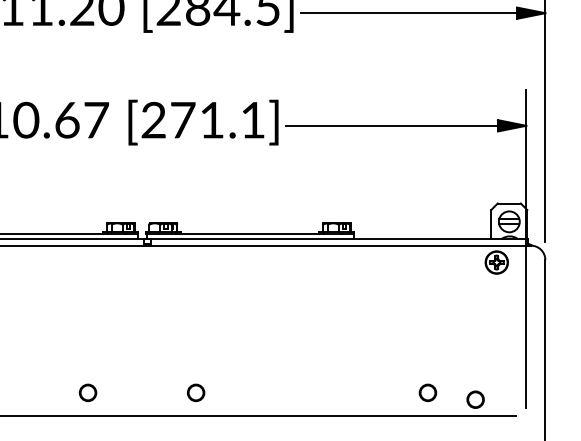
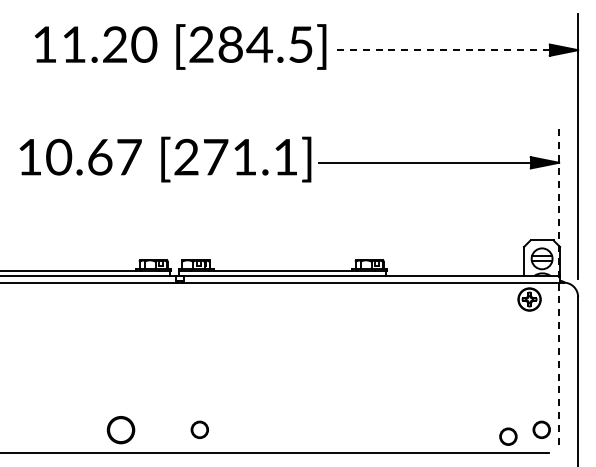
line: (408, 13) -> (441, 50), solid -> dashed
line: (526, 248) -> (559, 285), solid -> dashed
circle: (87, 392) -> (120, 429), size x1.6
circle: (195, 392) -> (199, 429), moved
circle: (427, 392) -> (541, 429), moved

